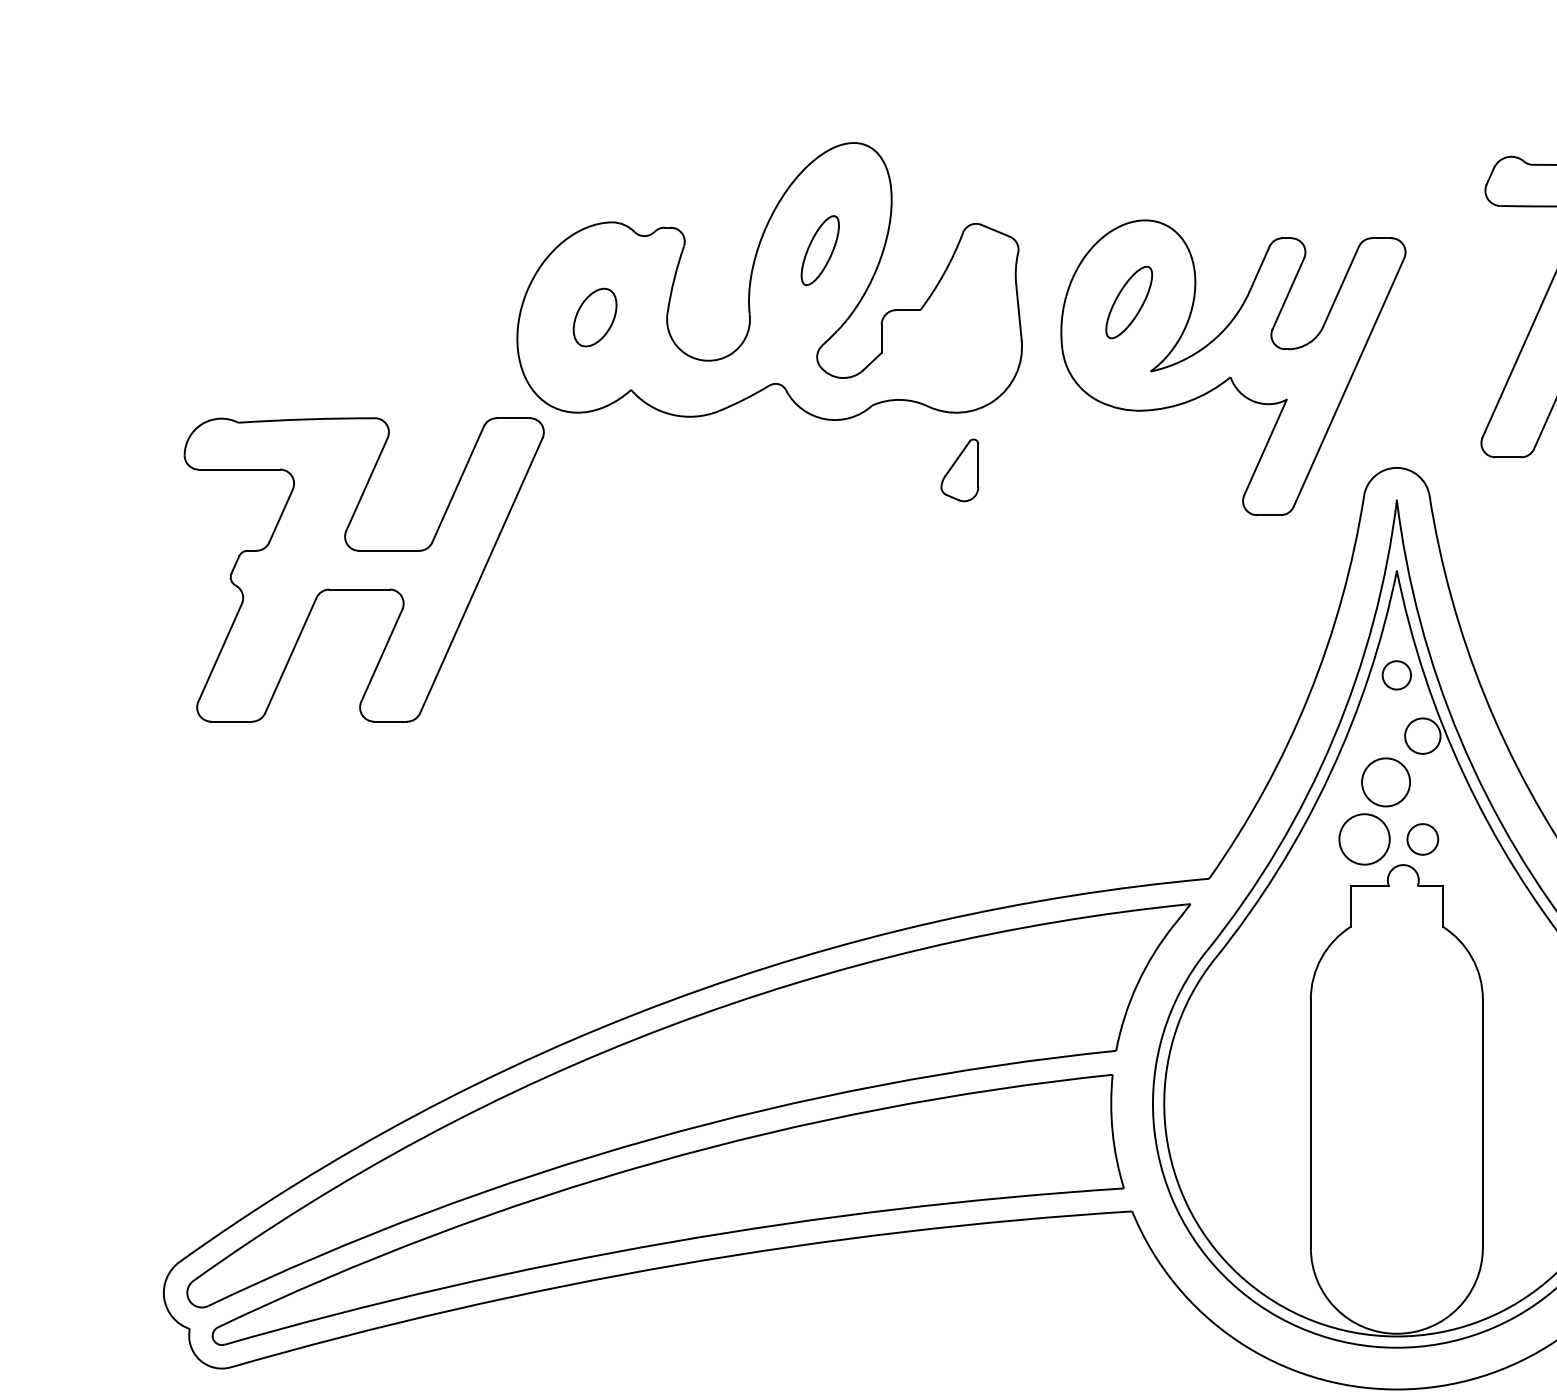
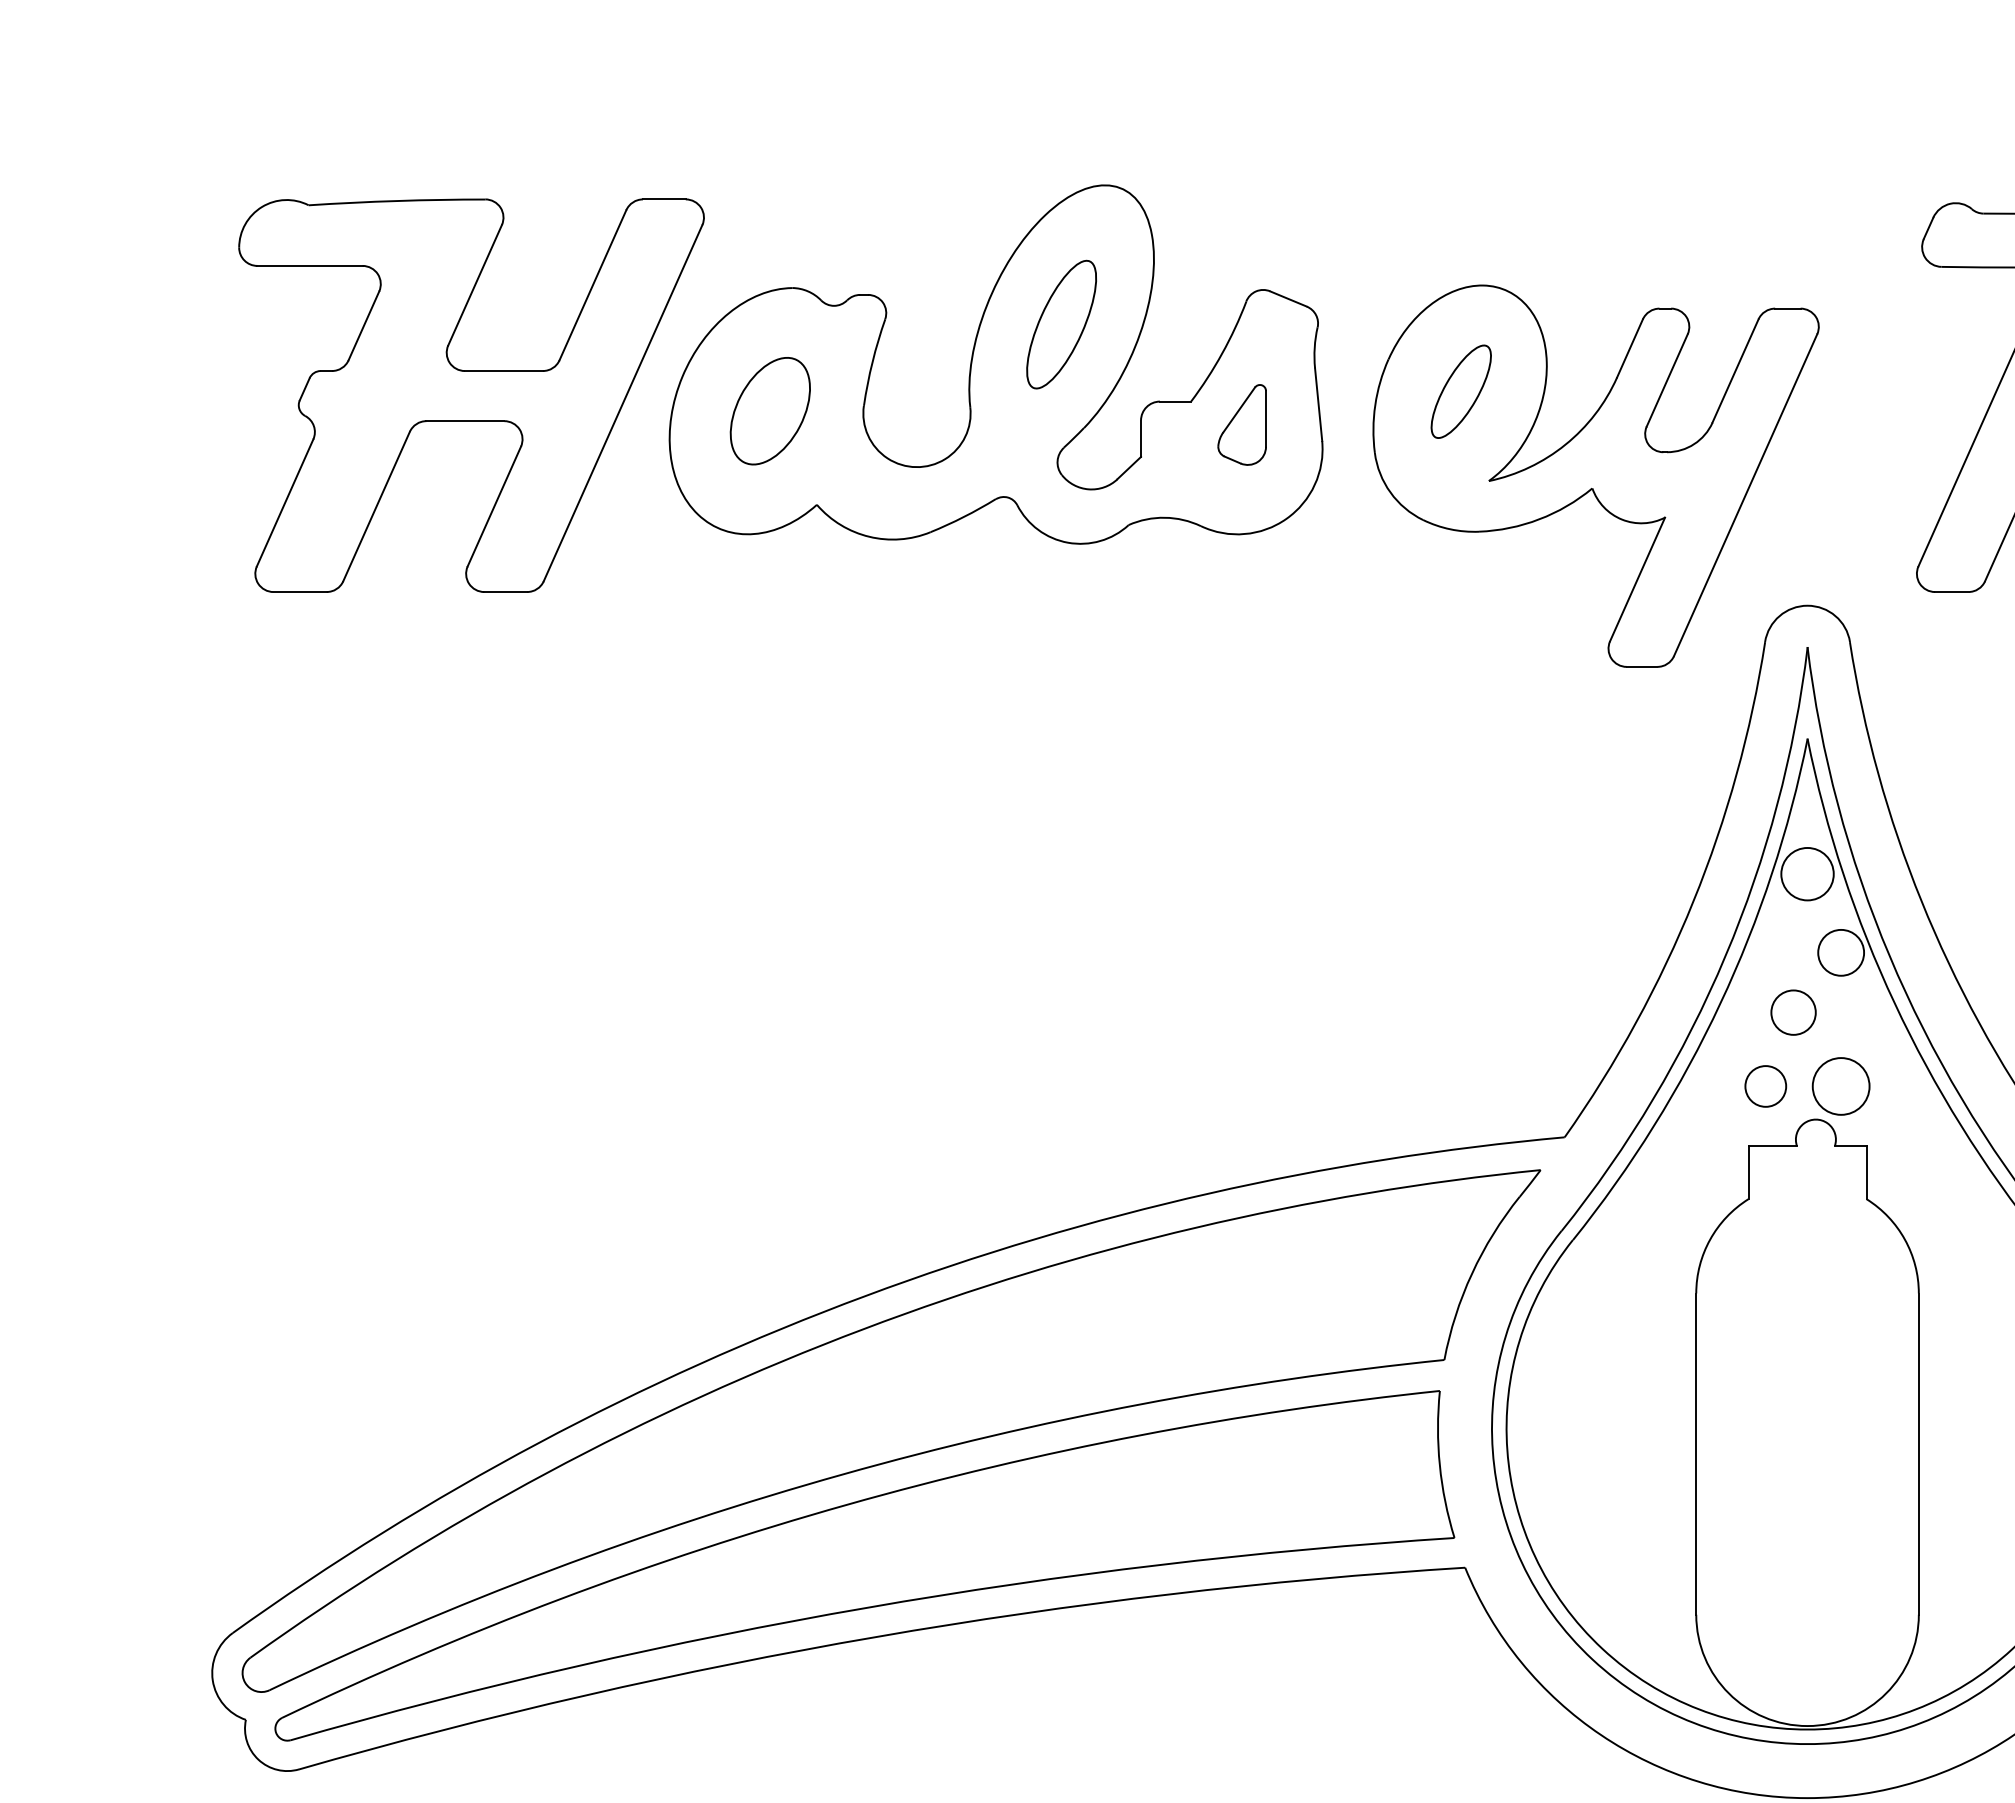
part: (820, 250) -> (1061, 324), size x1.43
part: (594, 317) -> (769, 411), size x1.43
part: (959, 470) -> (1241, 424), moved
part: (364, 569) -> (471, 395), moved
circle: (1396, 674) -> (1807, 873), size x1.43
circle: (1385, 782) -> (1793, 1012), size x0.71
circle: (1364, 839) -> (1765, 1086), size x0.62
circle: (1422, 839) -> (1840, 1086), size x1.43

